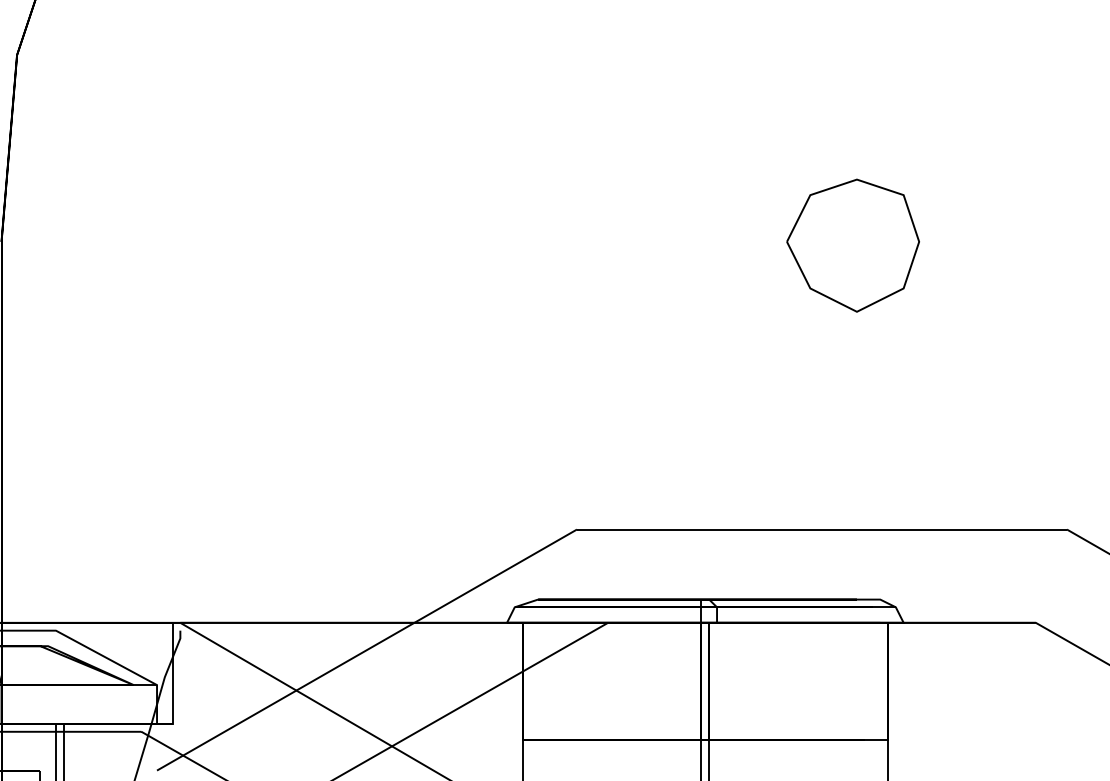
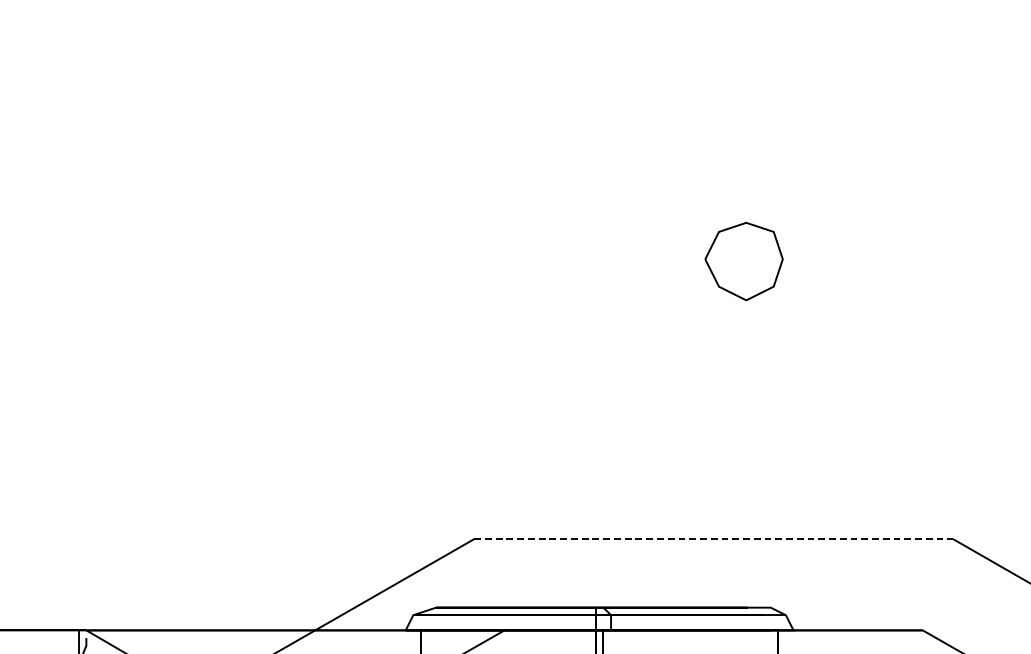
part: (852, 245) -> (743, 261), size x0.6
line: (821, 529) -> (713, 539), solid -> dashed

